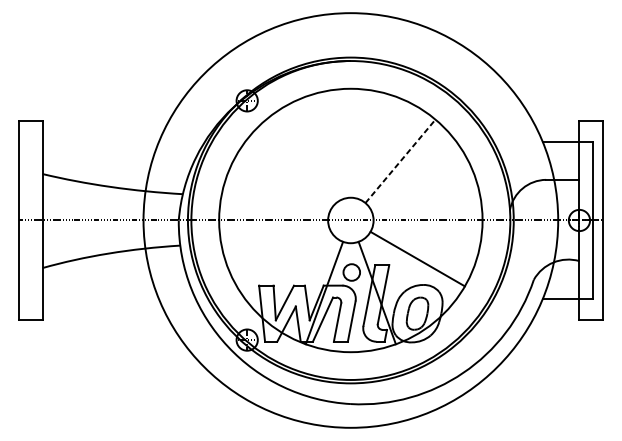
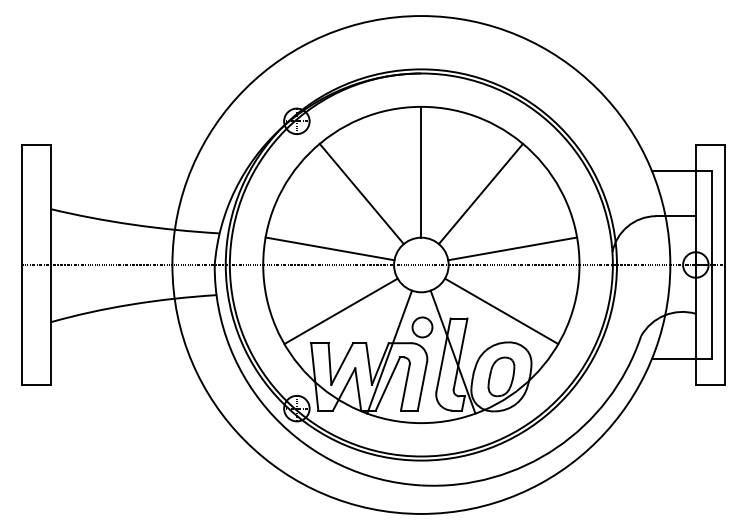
line: (350, 142) -> (421, 171), added
line: (301, 160) -> (361, 193), added
line: (400, 160) -> (481, 193), dashed -> solid
line: (274, 206) -> (329, 248), added
line: (426, 206) -> (512, 248), added
line: (283, 259) -> (340, 311), added

